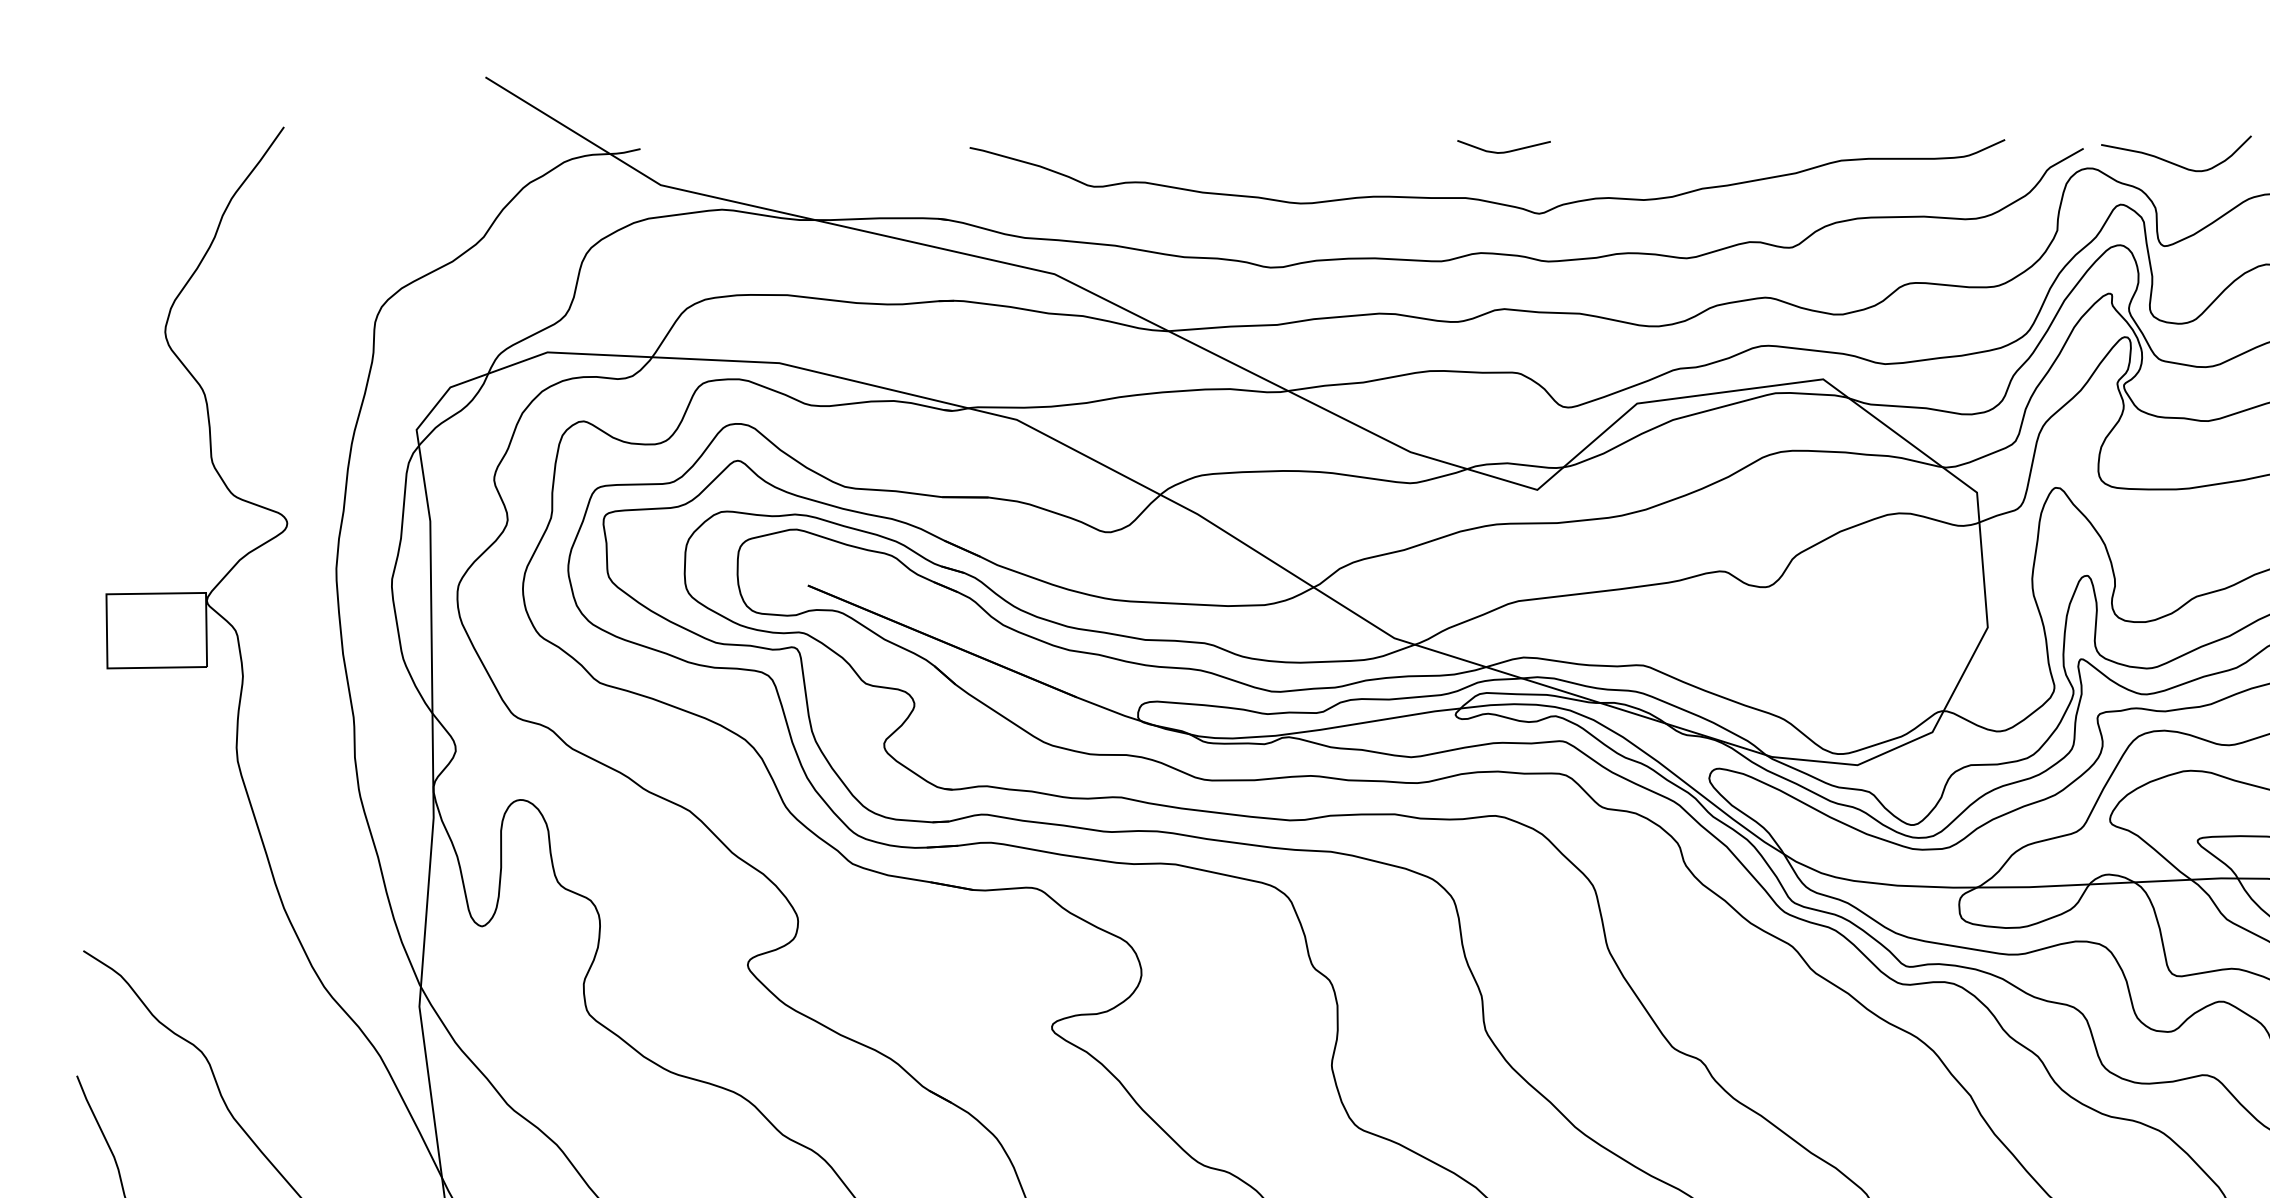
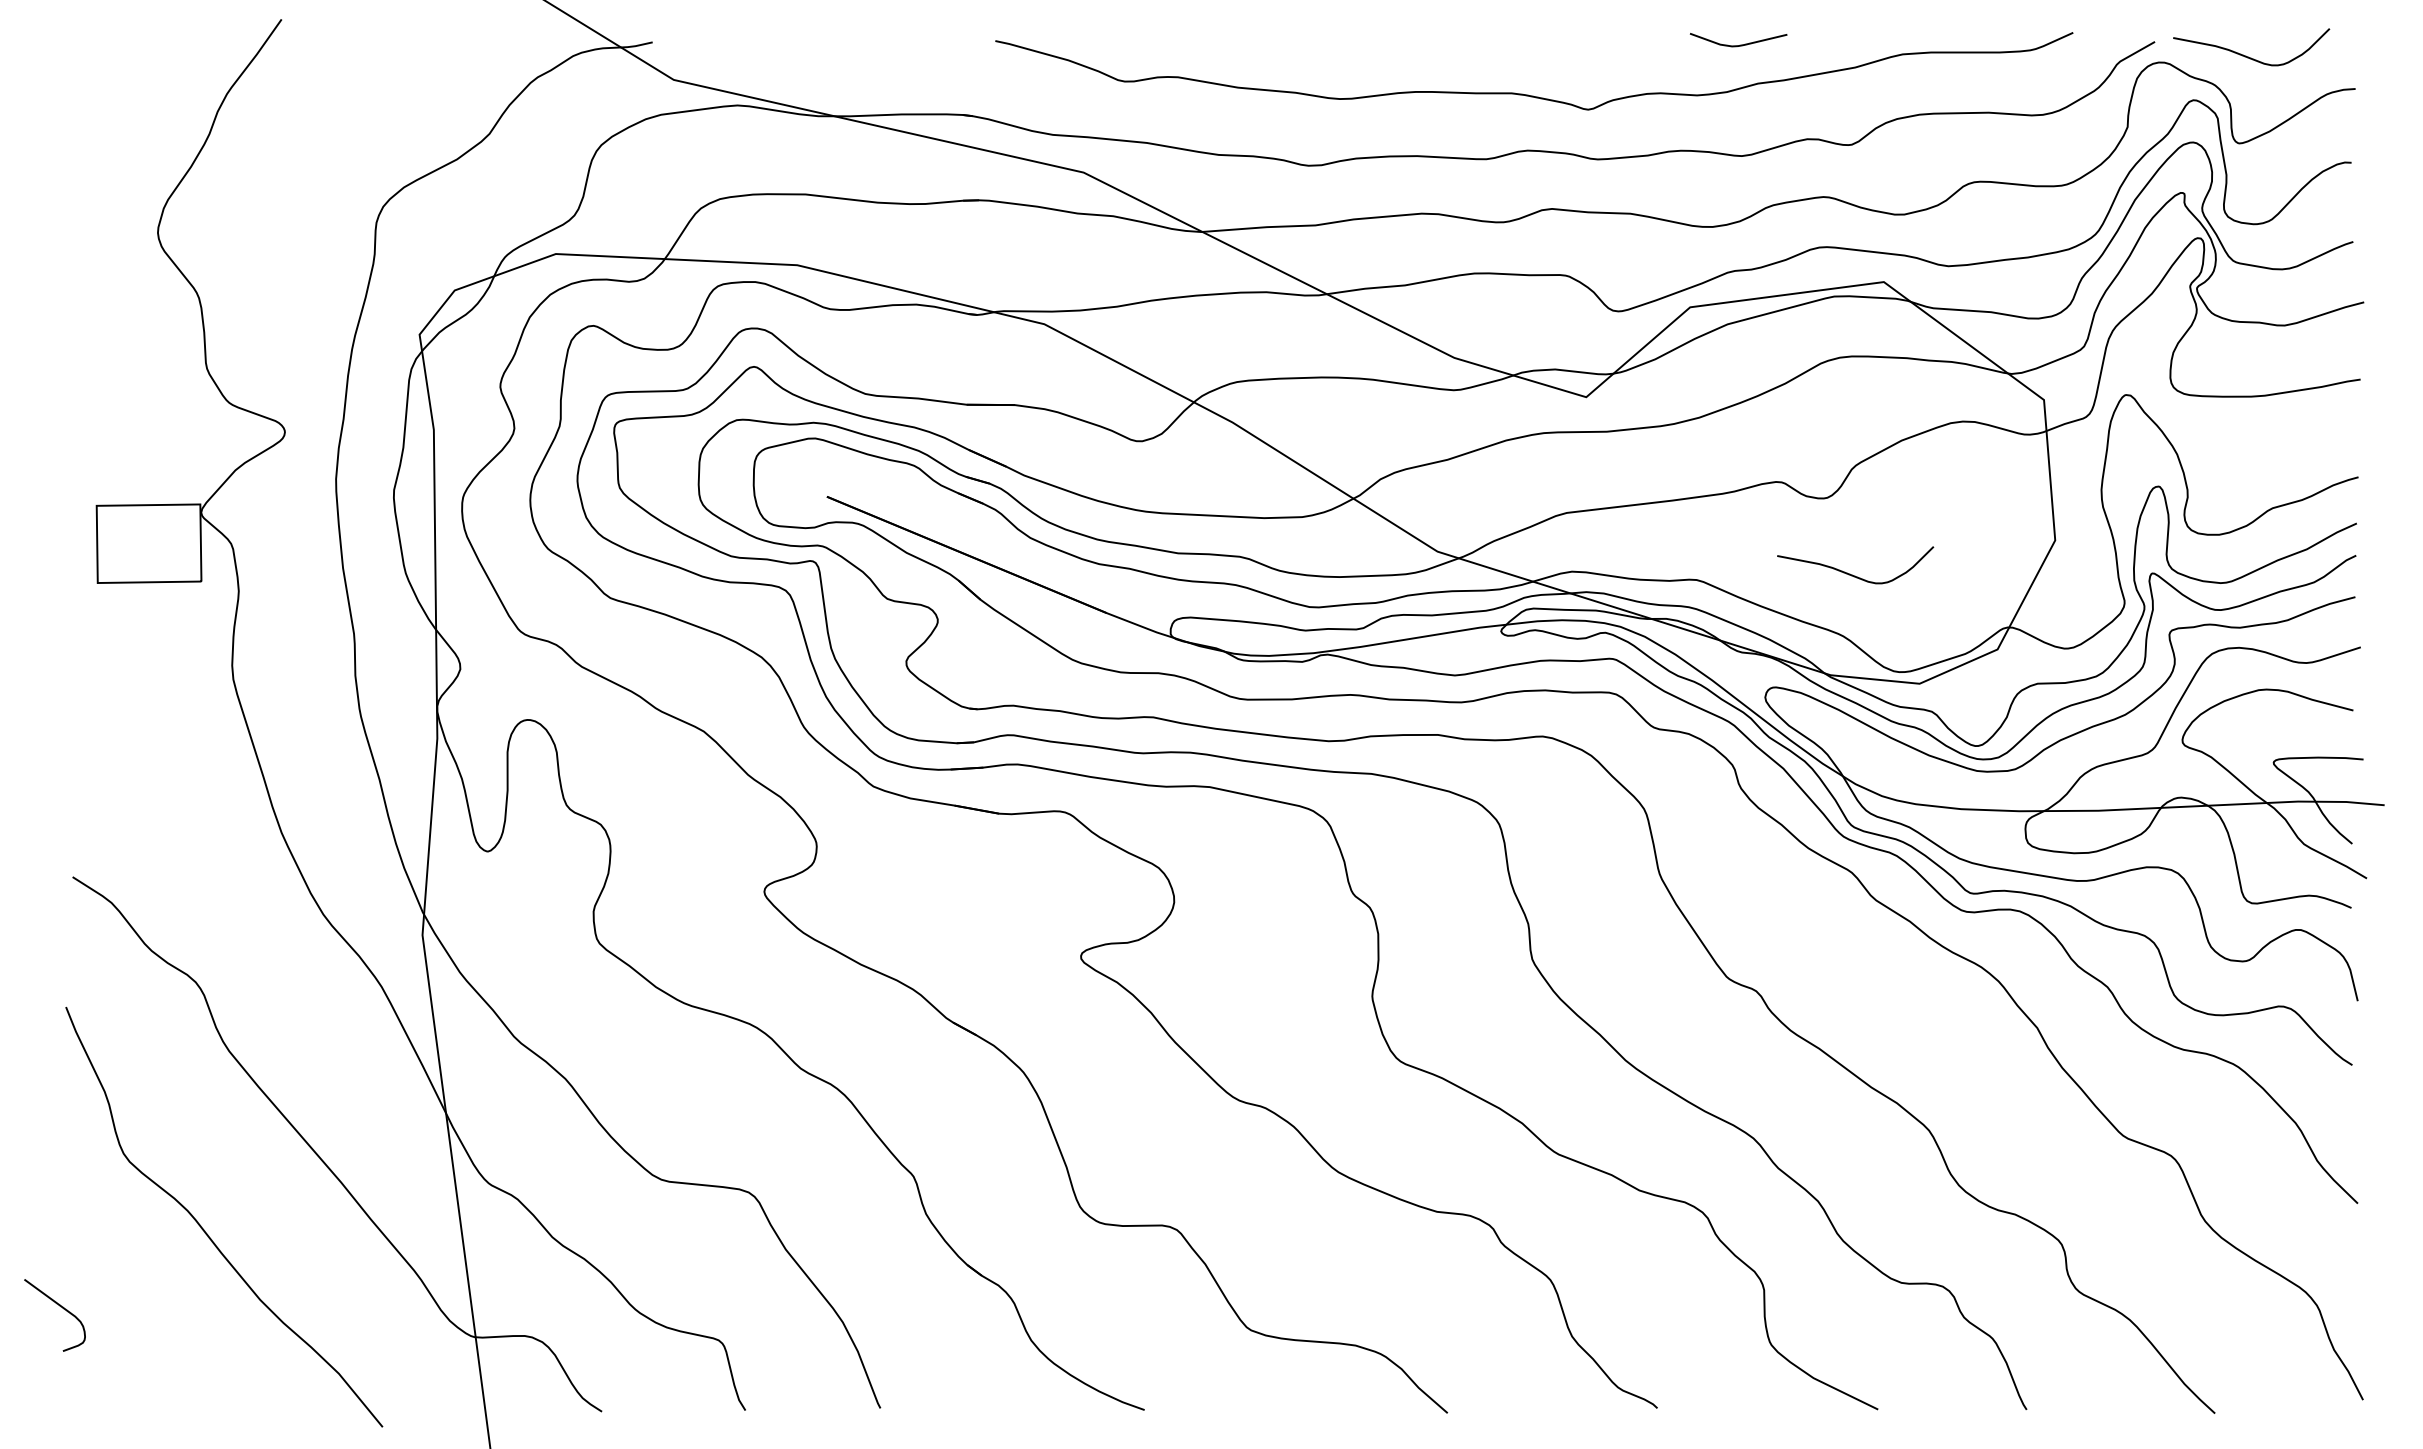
curve: (1505, 151) -> (1740, 44), moved
curve: (1791, 659) -> (1850, 573), added

